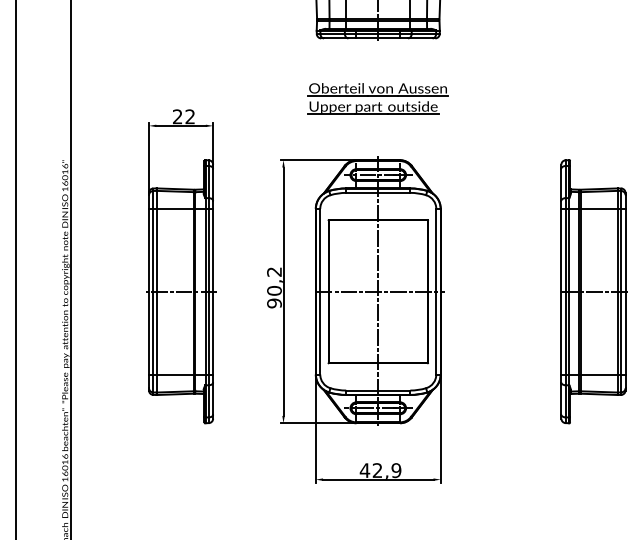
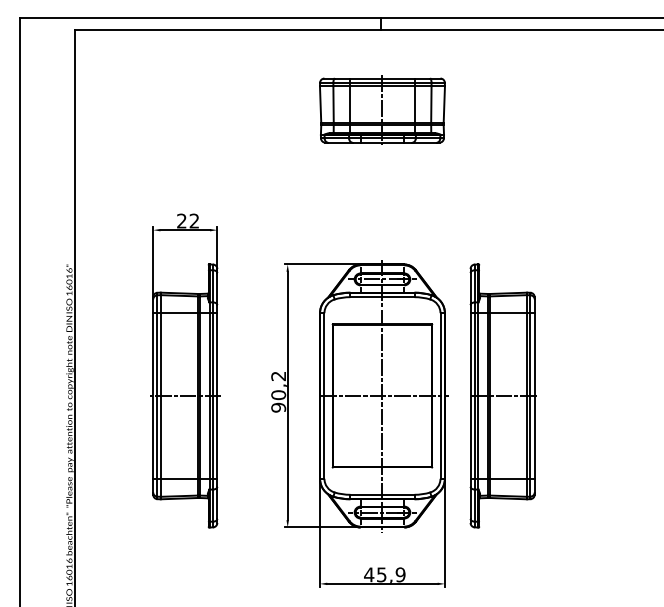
part: (378, 98) -> (382, 202), removed
part: (593, 291) -> (502, 395), moved
text: (377, 470) -> (381, 574), 42,9 -> 45,9

